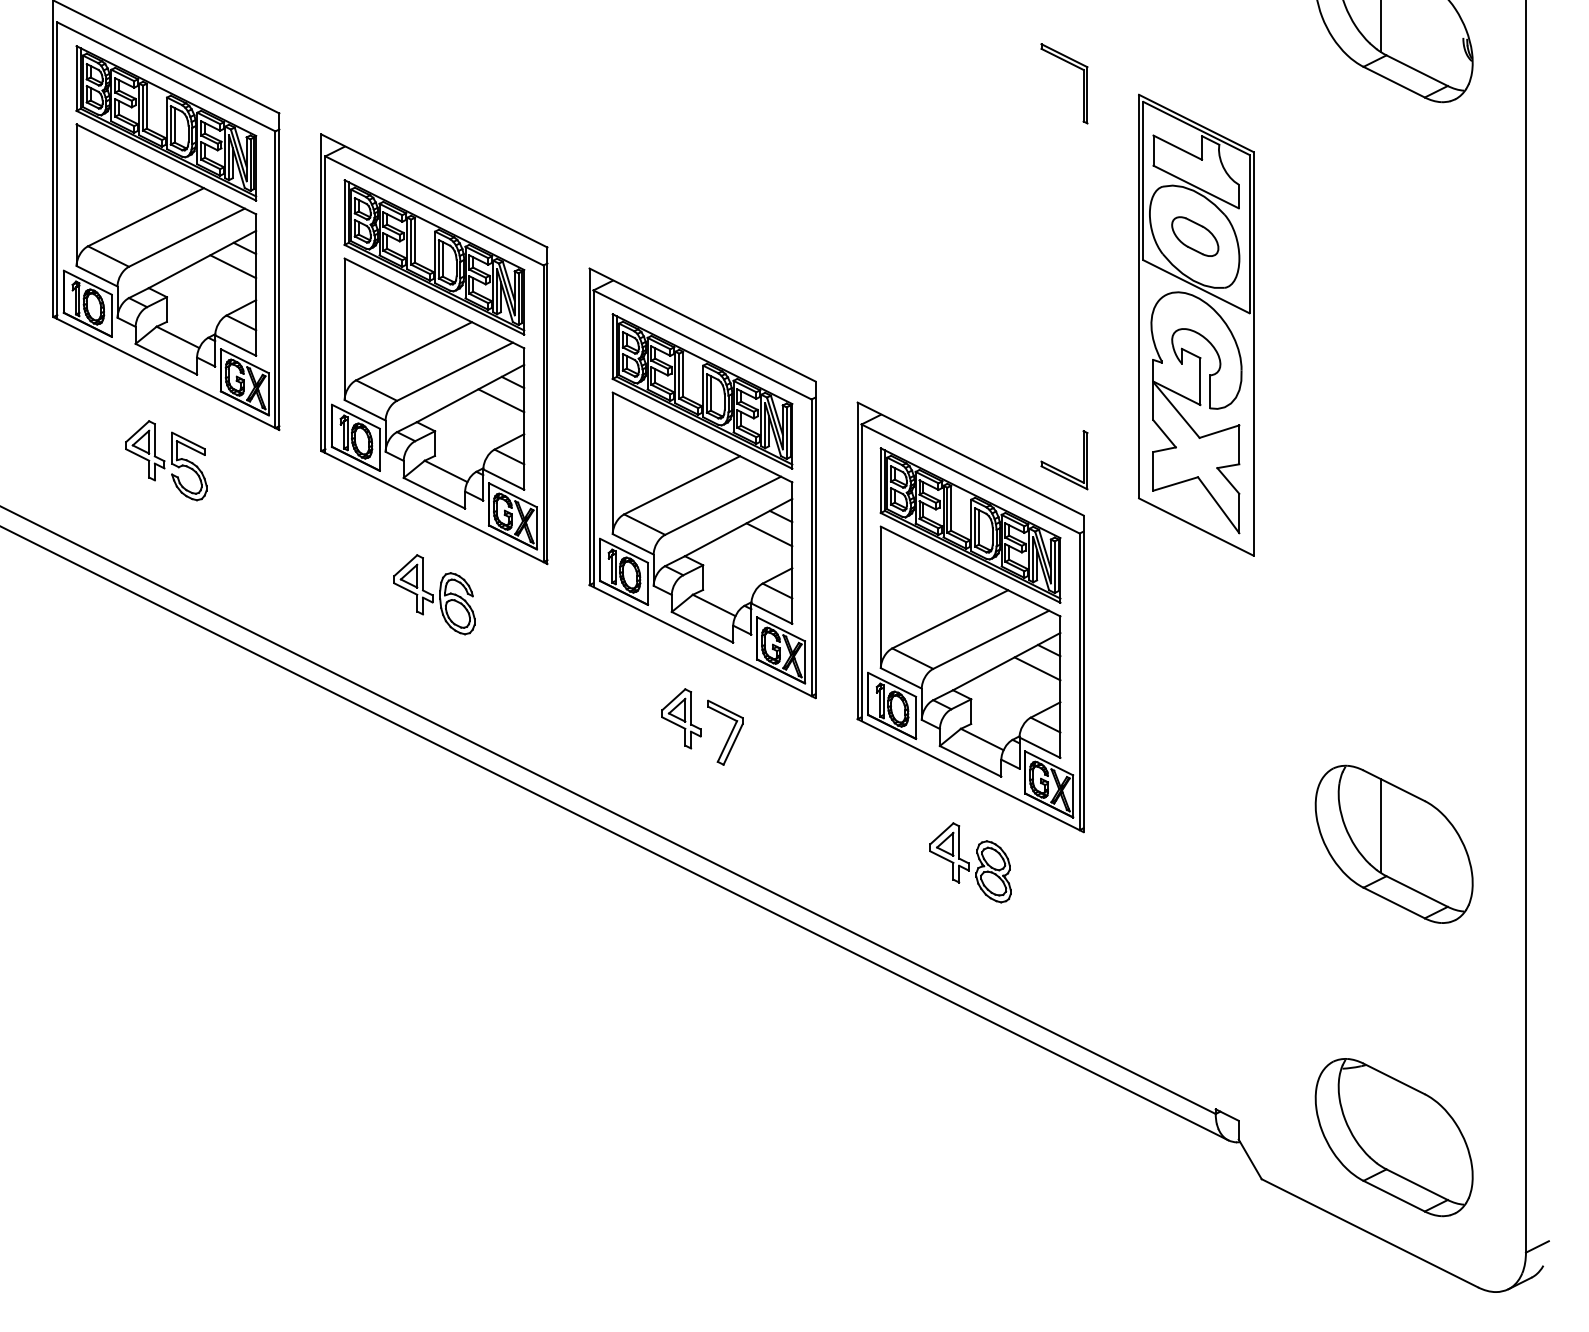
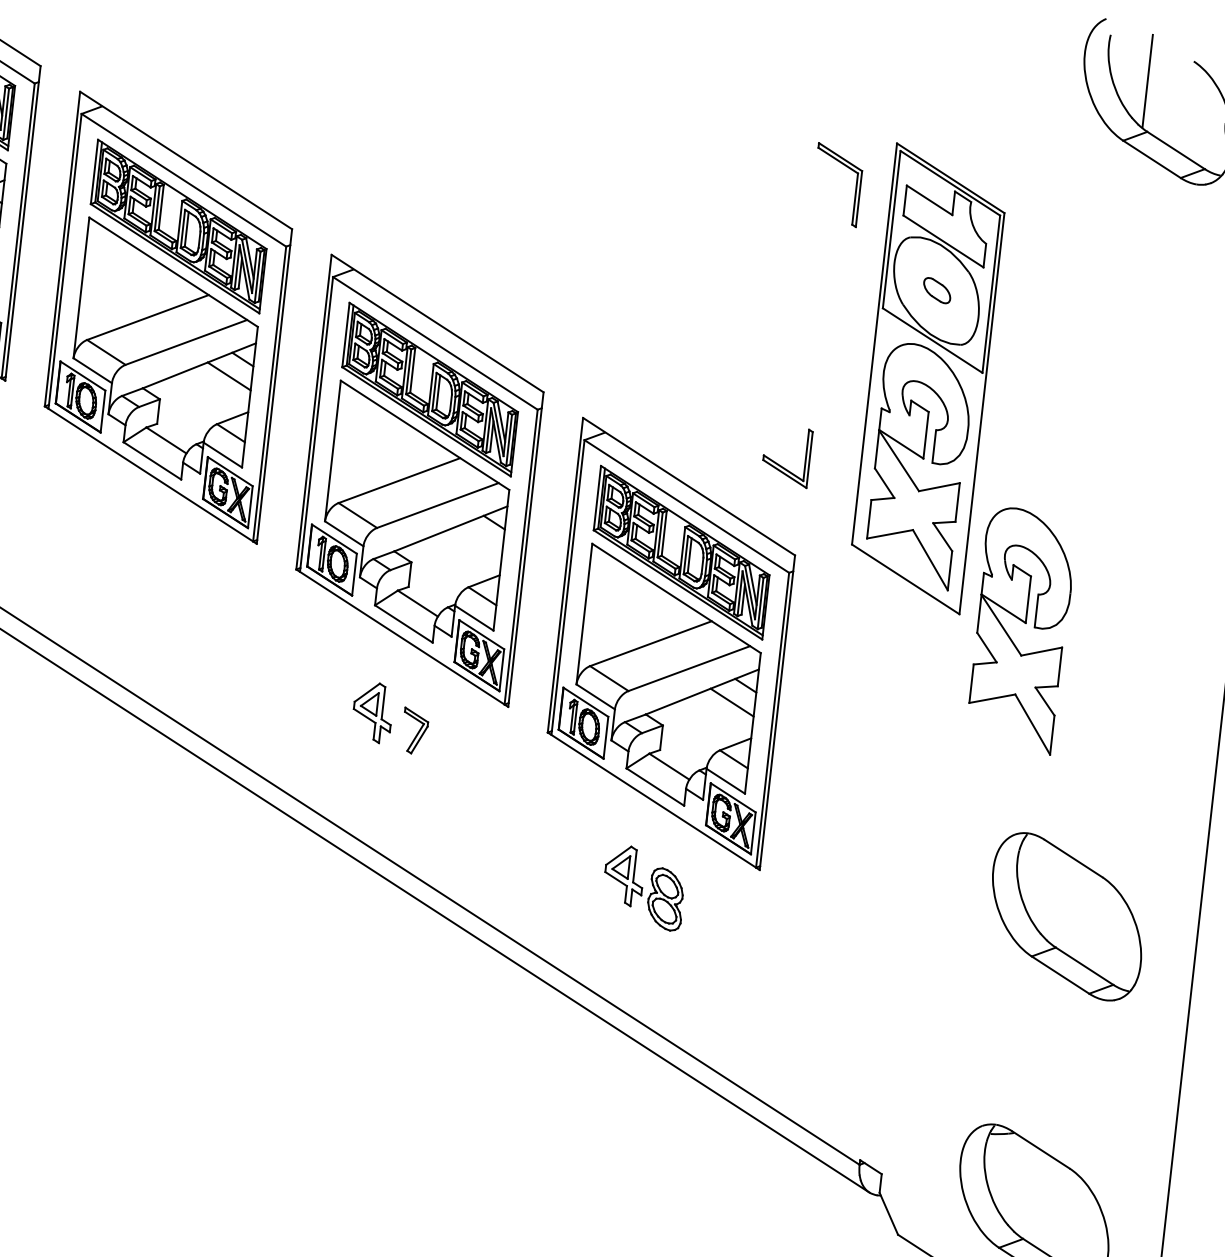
part: (1083, 83) -> (856, 186), moved
part: (1195, 236) -> (937, 290), size x0.6
part: (1059, 469) -> (780, 465), moved
line: (769, 534) -> (480, 539), removed
part: (1320, 558) -> (1025, 624), added
part: (434, 594) -> (141, 561), removed
part: (725, 732) -> (414, 731), size x0.7
line: (1381, 825) -> (1056, 896), removed

